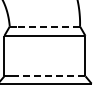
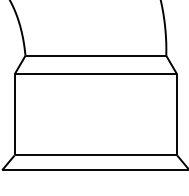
line: (48, 26) -> (103, 55), dashed -> solid
line: (48, 76) -> (103, 155), dashed -> solid

